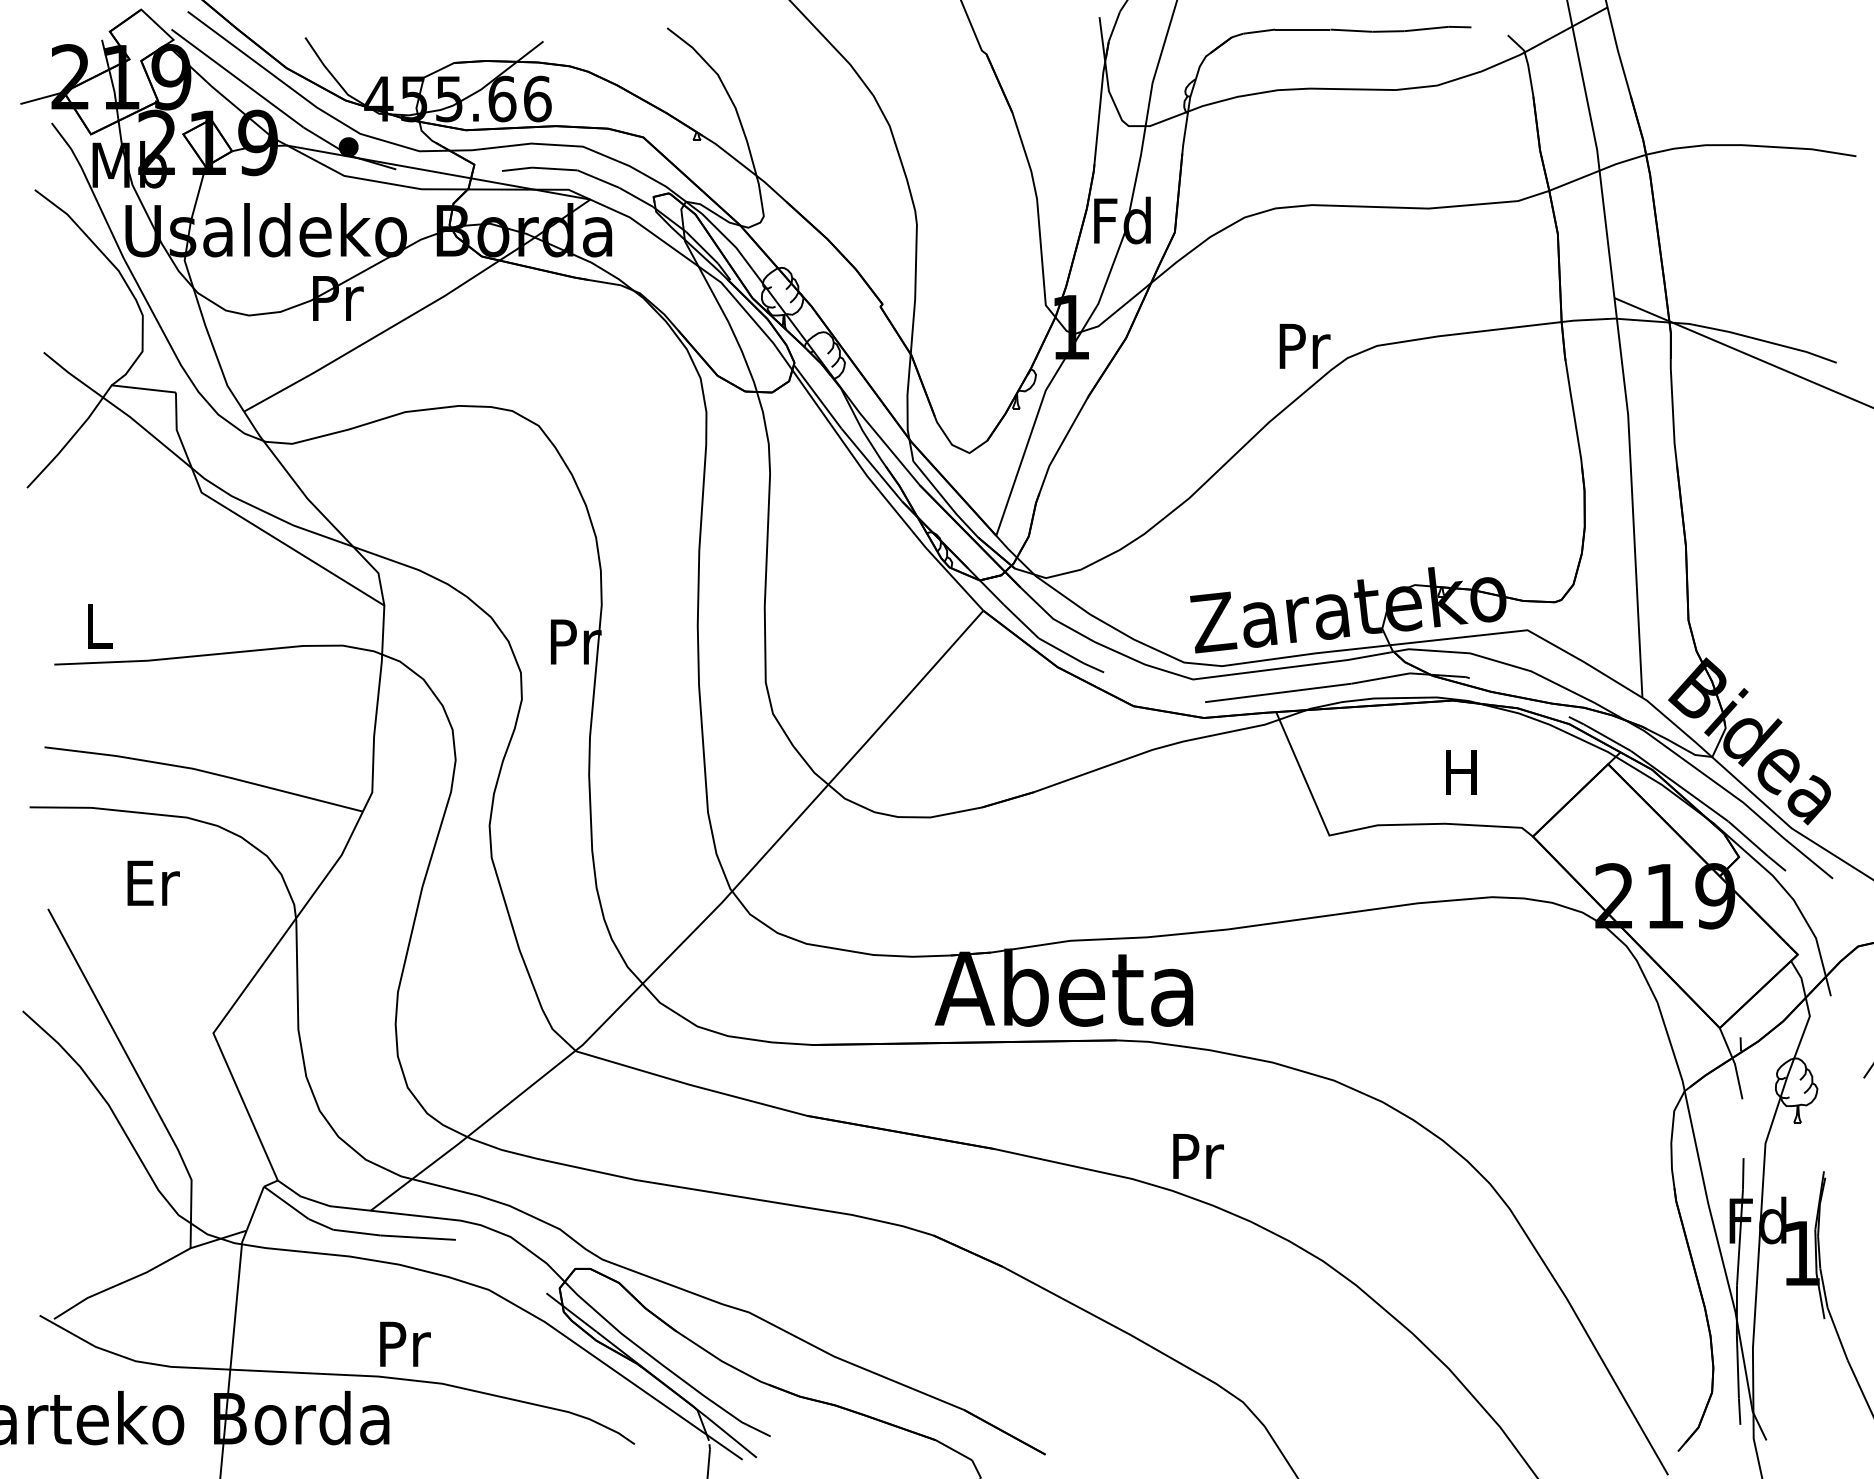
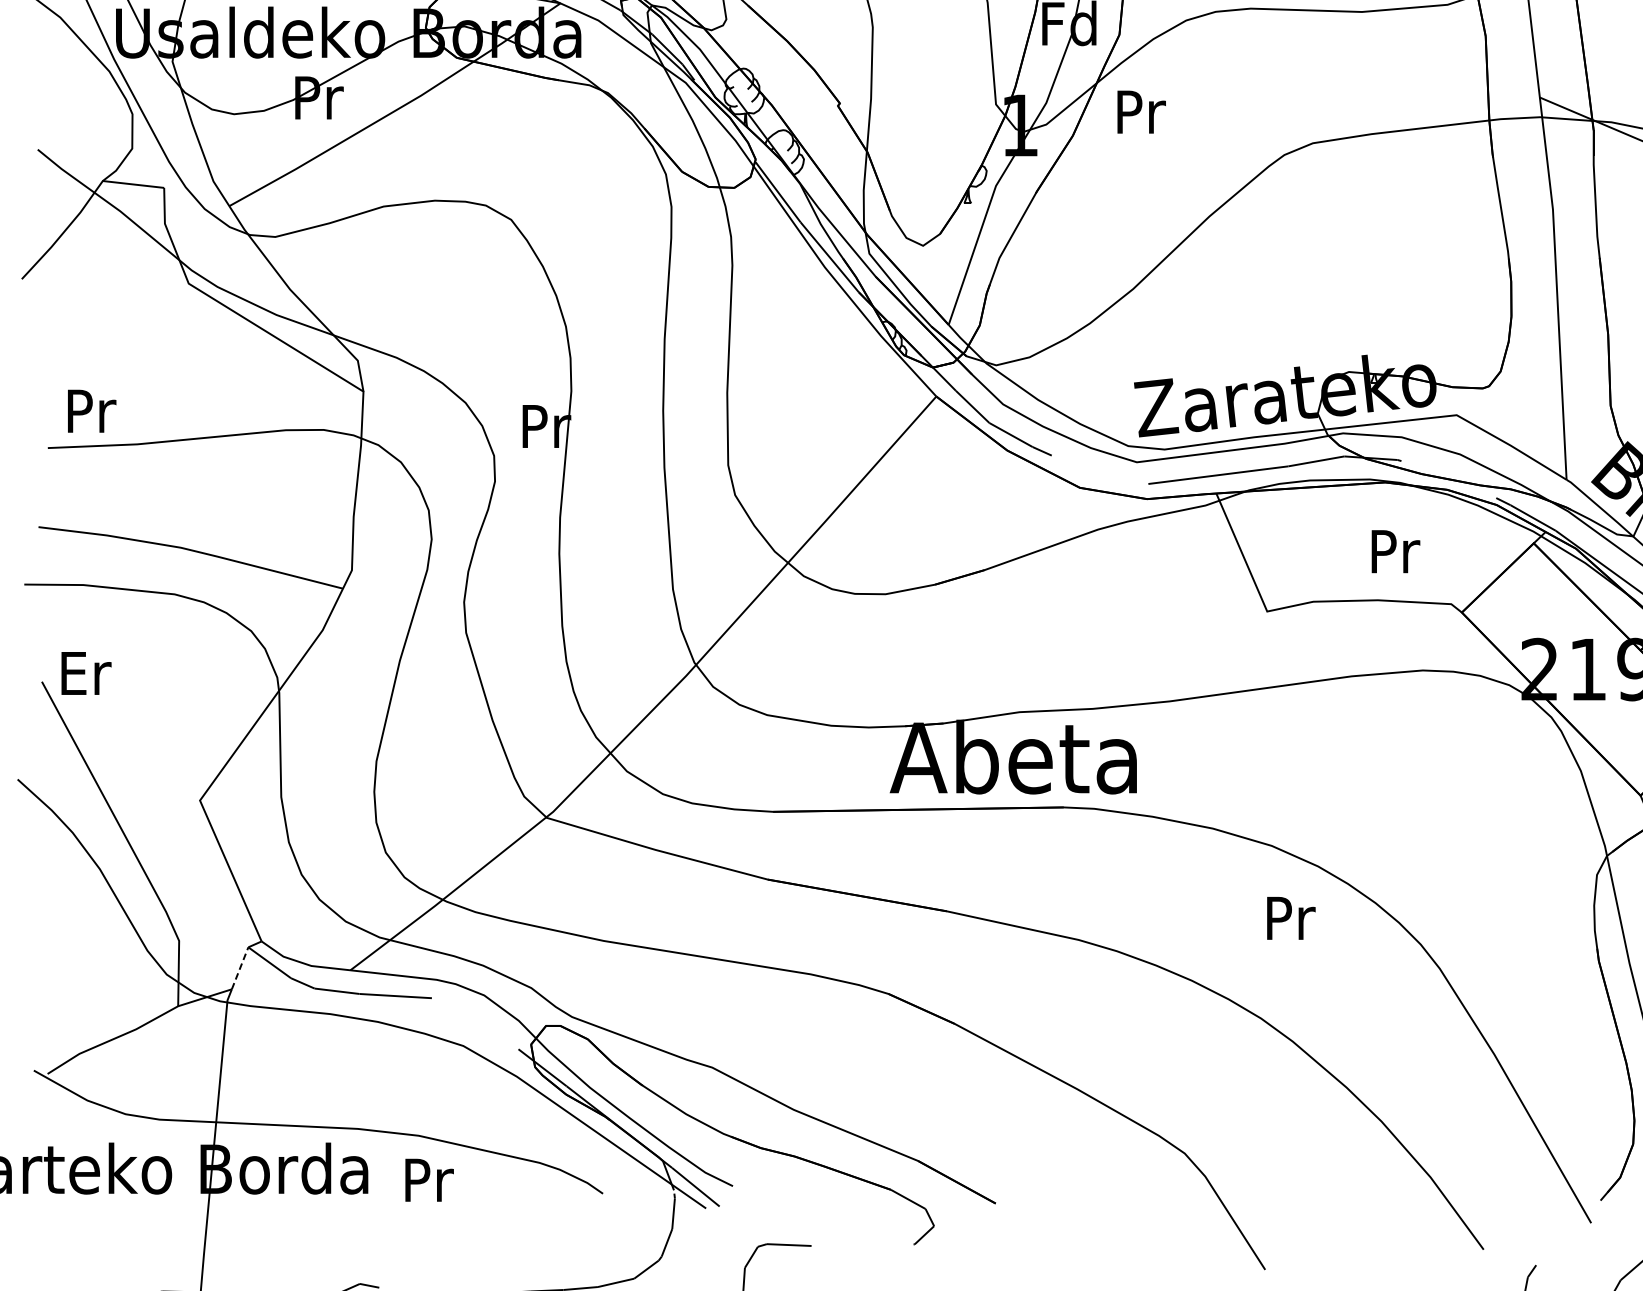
text: (1304, 346) -> (1141, 112), moved
text: (100, 625) -> (92, 410), L -> Pr
text: (1463, 772) -> (1395, 551), H -> Pr
text: (153, 882) -> (86, 672), moved
text: (1198, 1156) -> (1291, 918), moved
line: (255, 1208) -> (240, 968), solid -> dashed
text: (405, 1343) -> (429, 1179), moved

